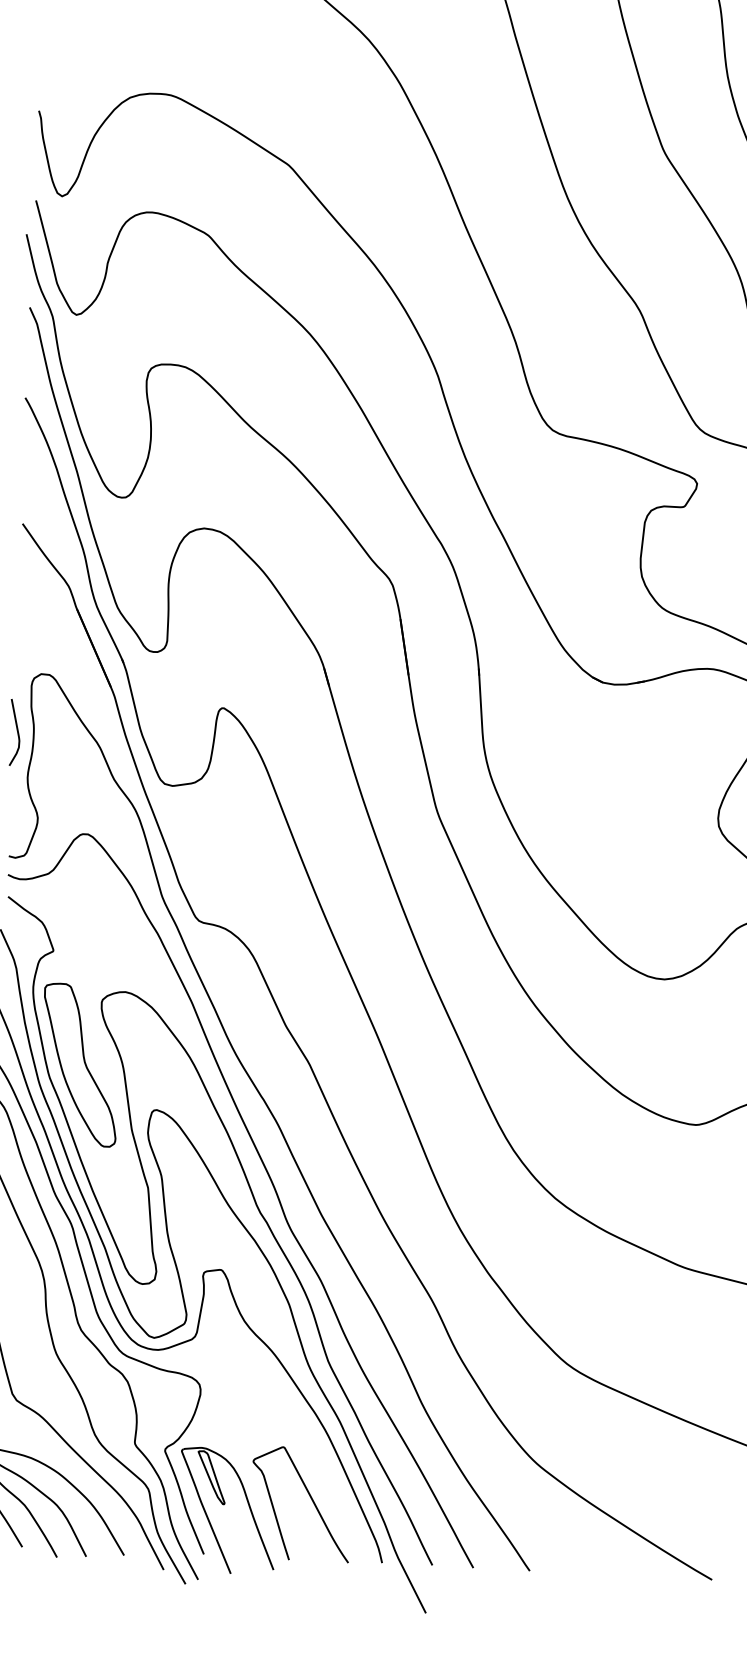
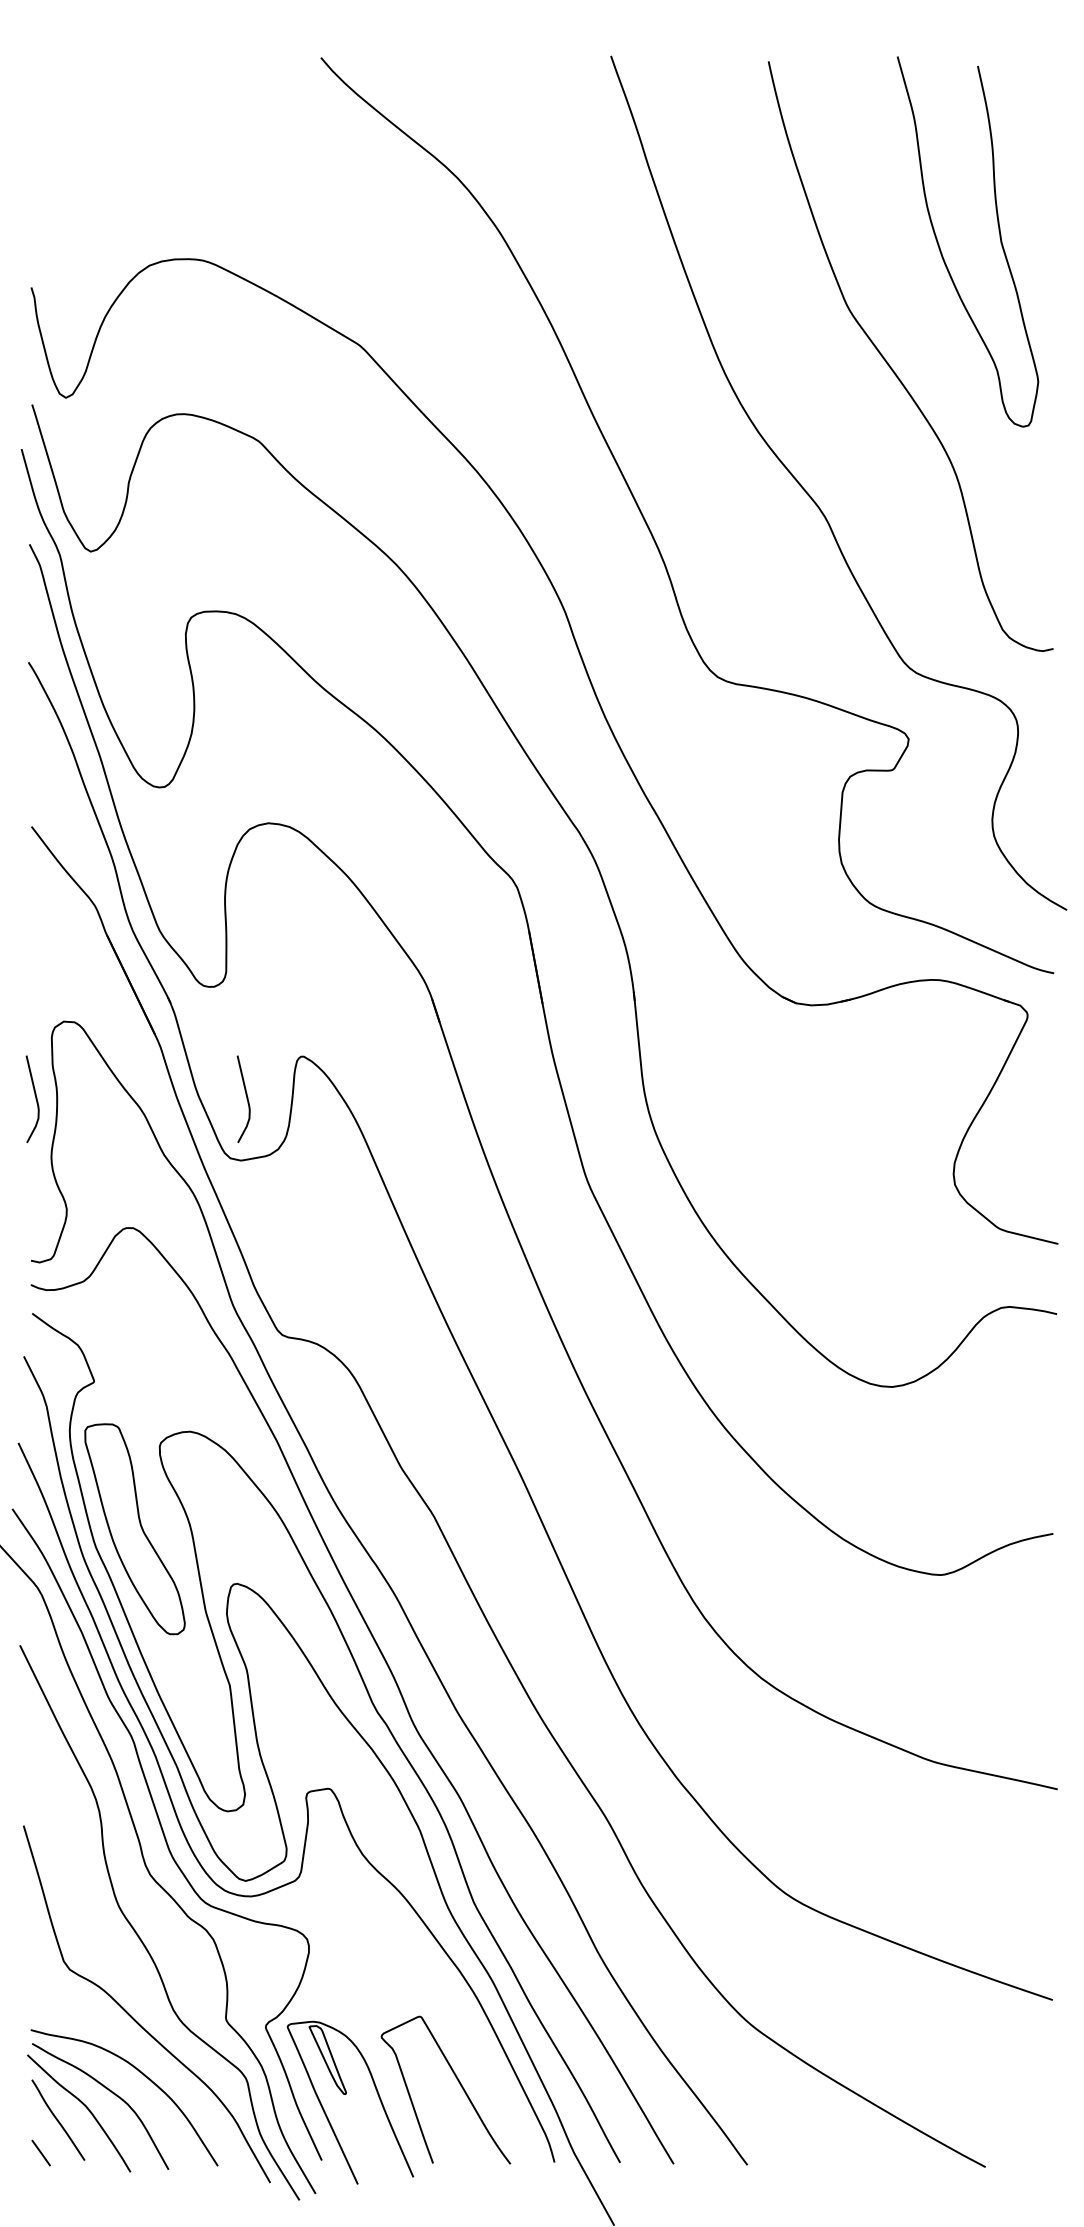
curve: (178, 738) -> (246, 1098), added

